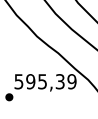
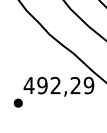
text: (39, 81) -> (52, 85), 595,39 -> 492,29

